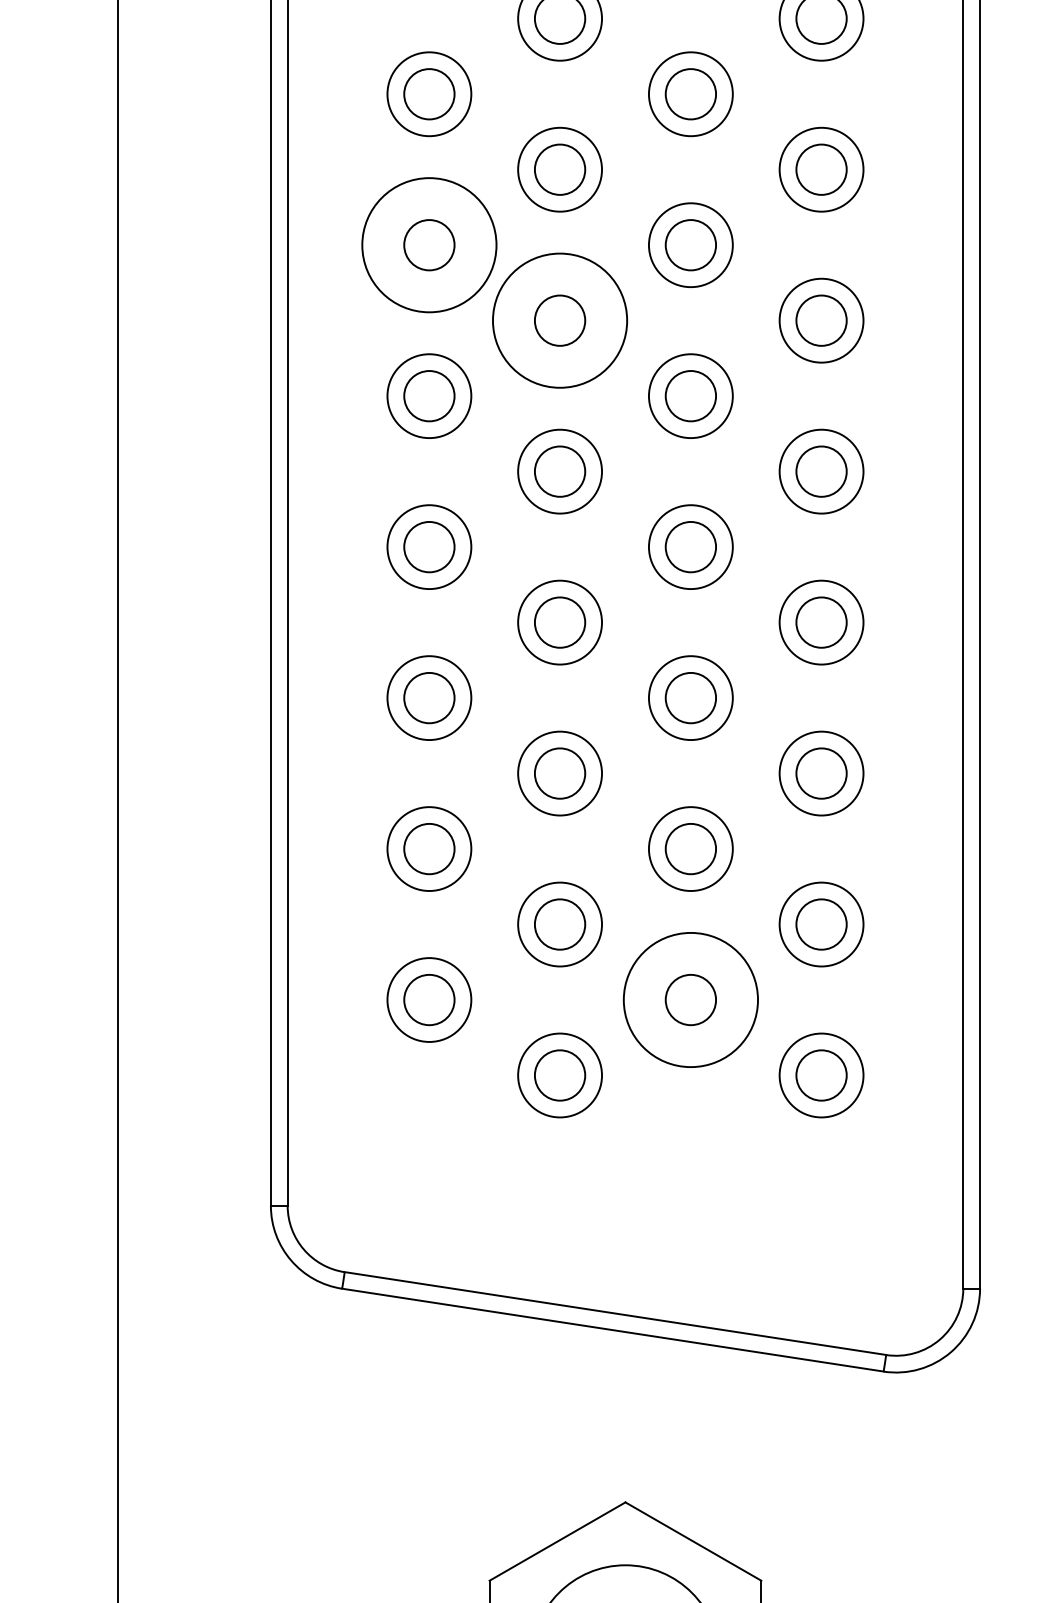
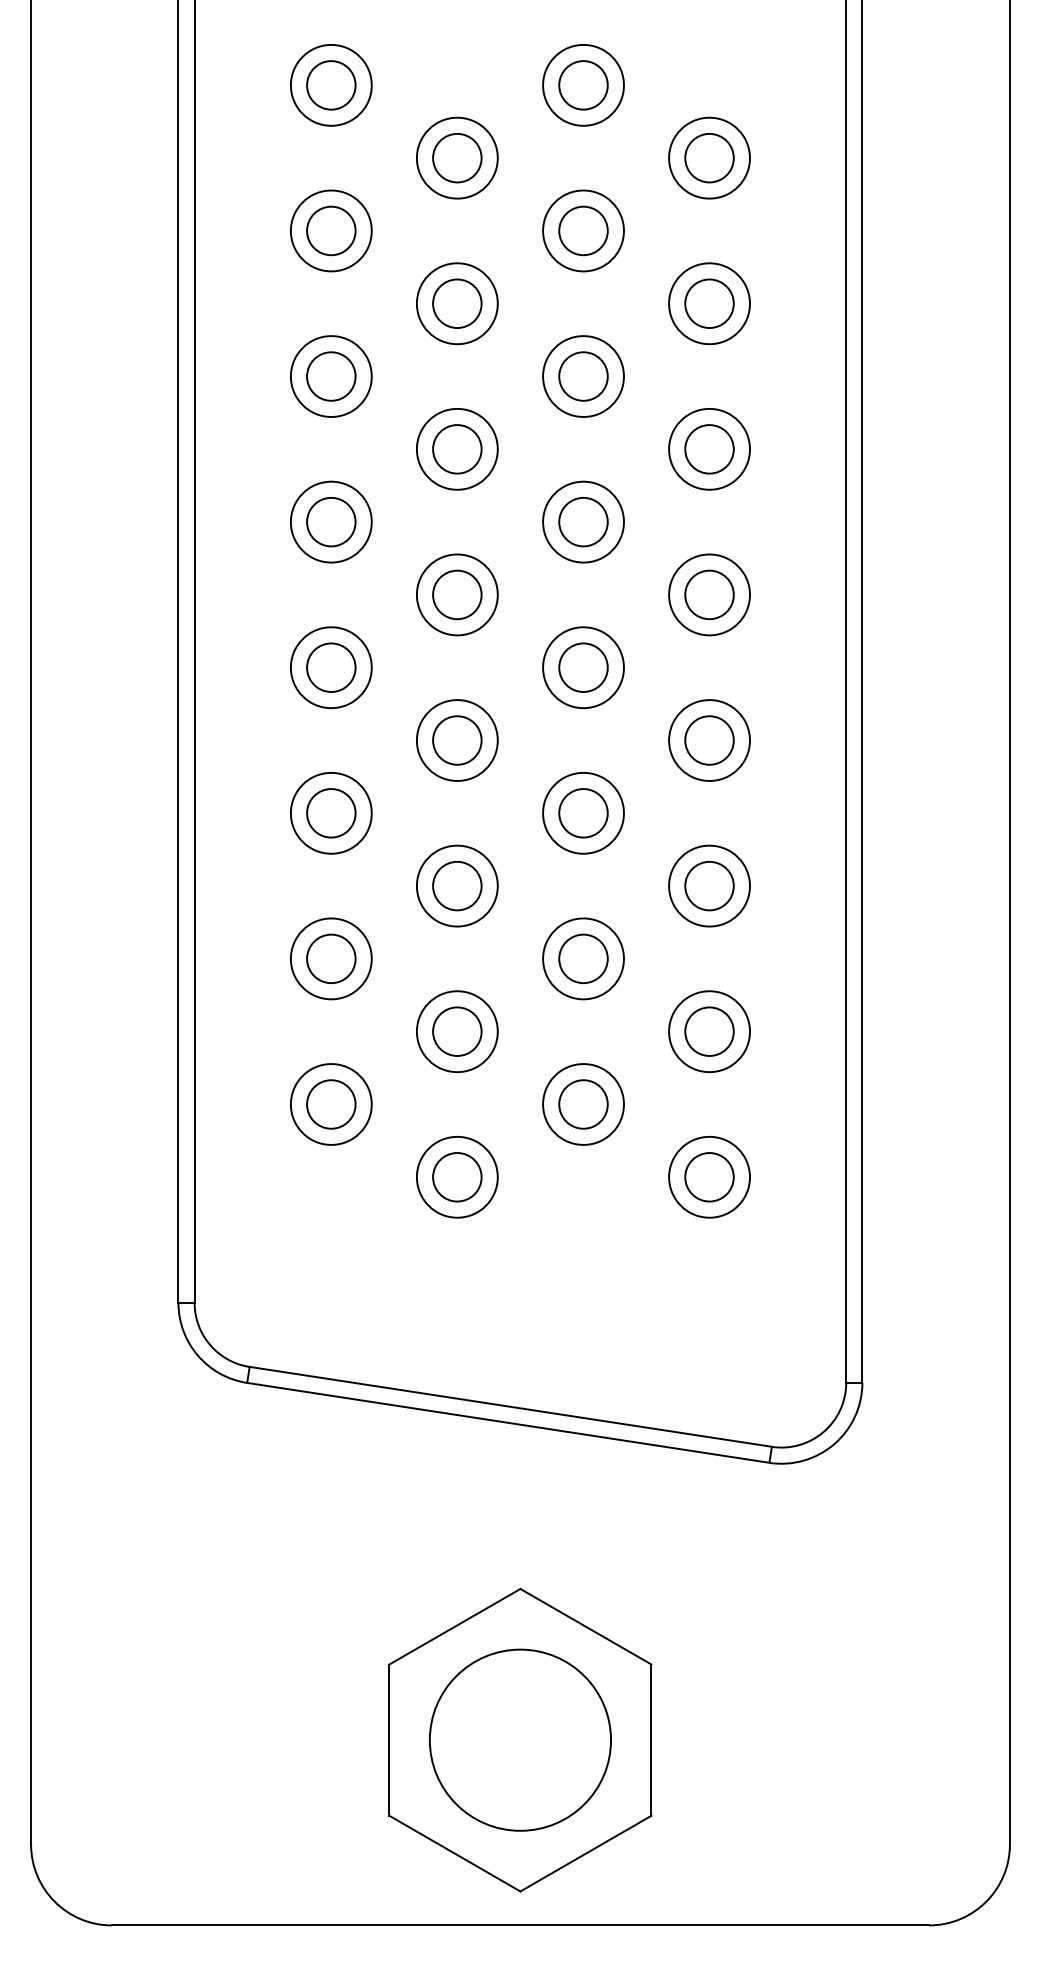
circle: (428, 245) -> (330, 376), size x0.62
circle: (559, 319) -> (456, 448), size x0.62
circle: (690, 1000) -> (583, 1104), size x0.62

